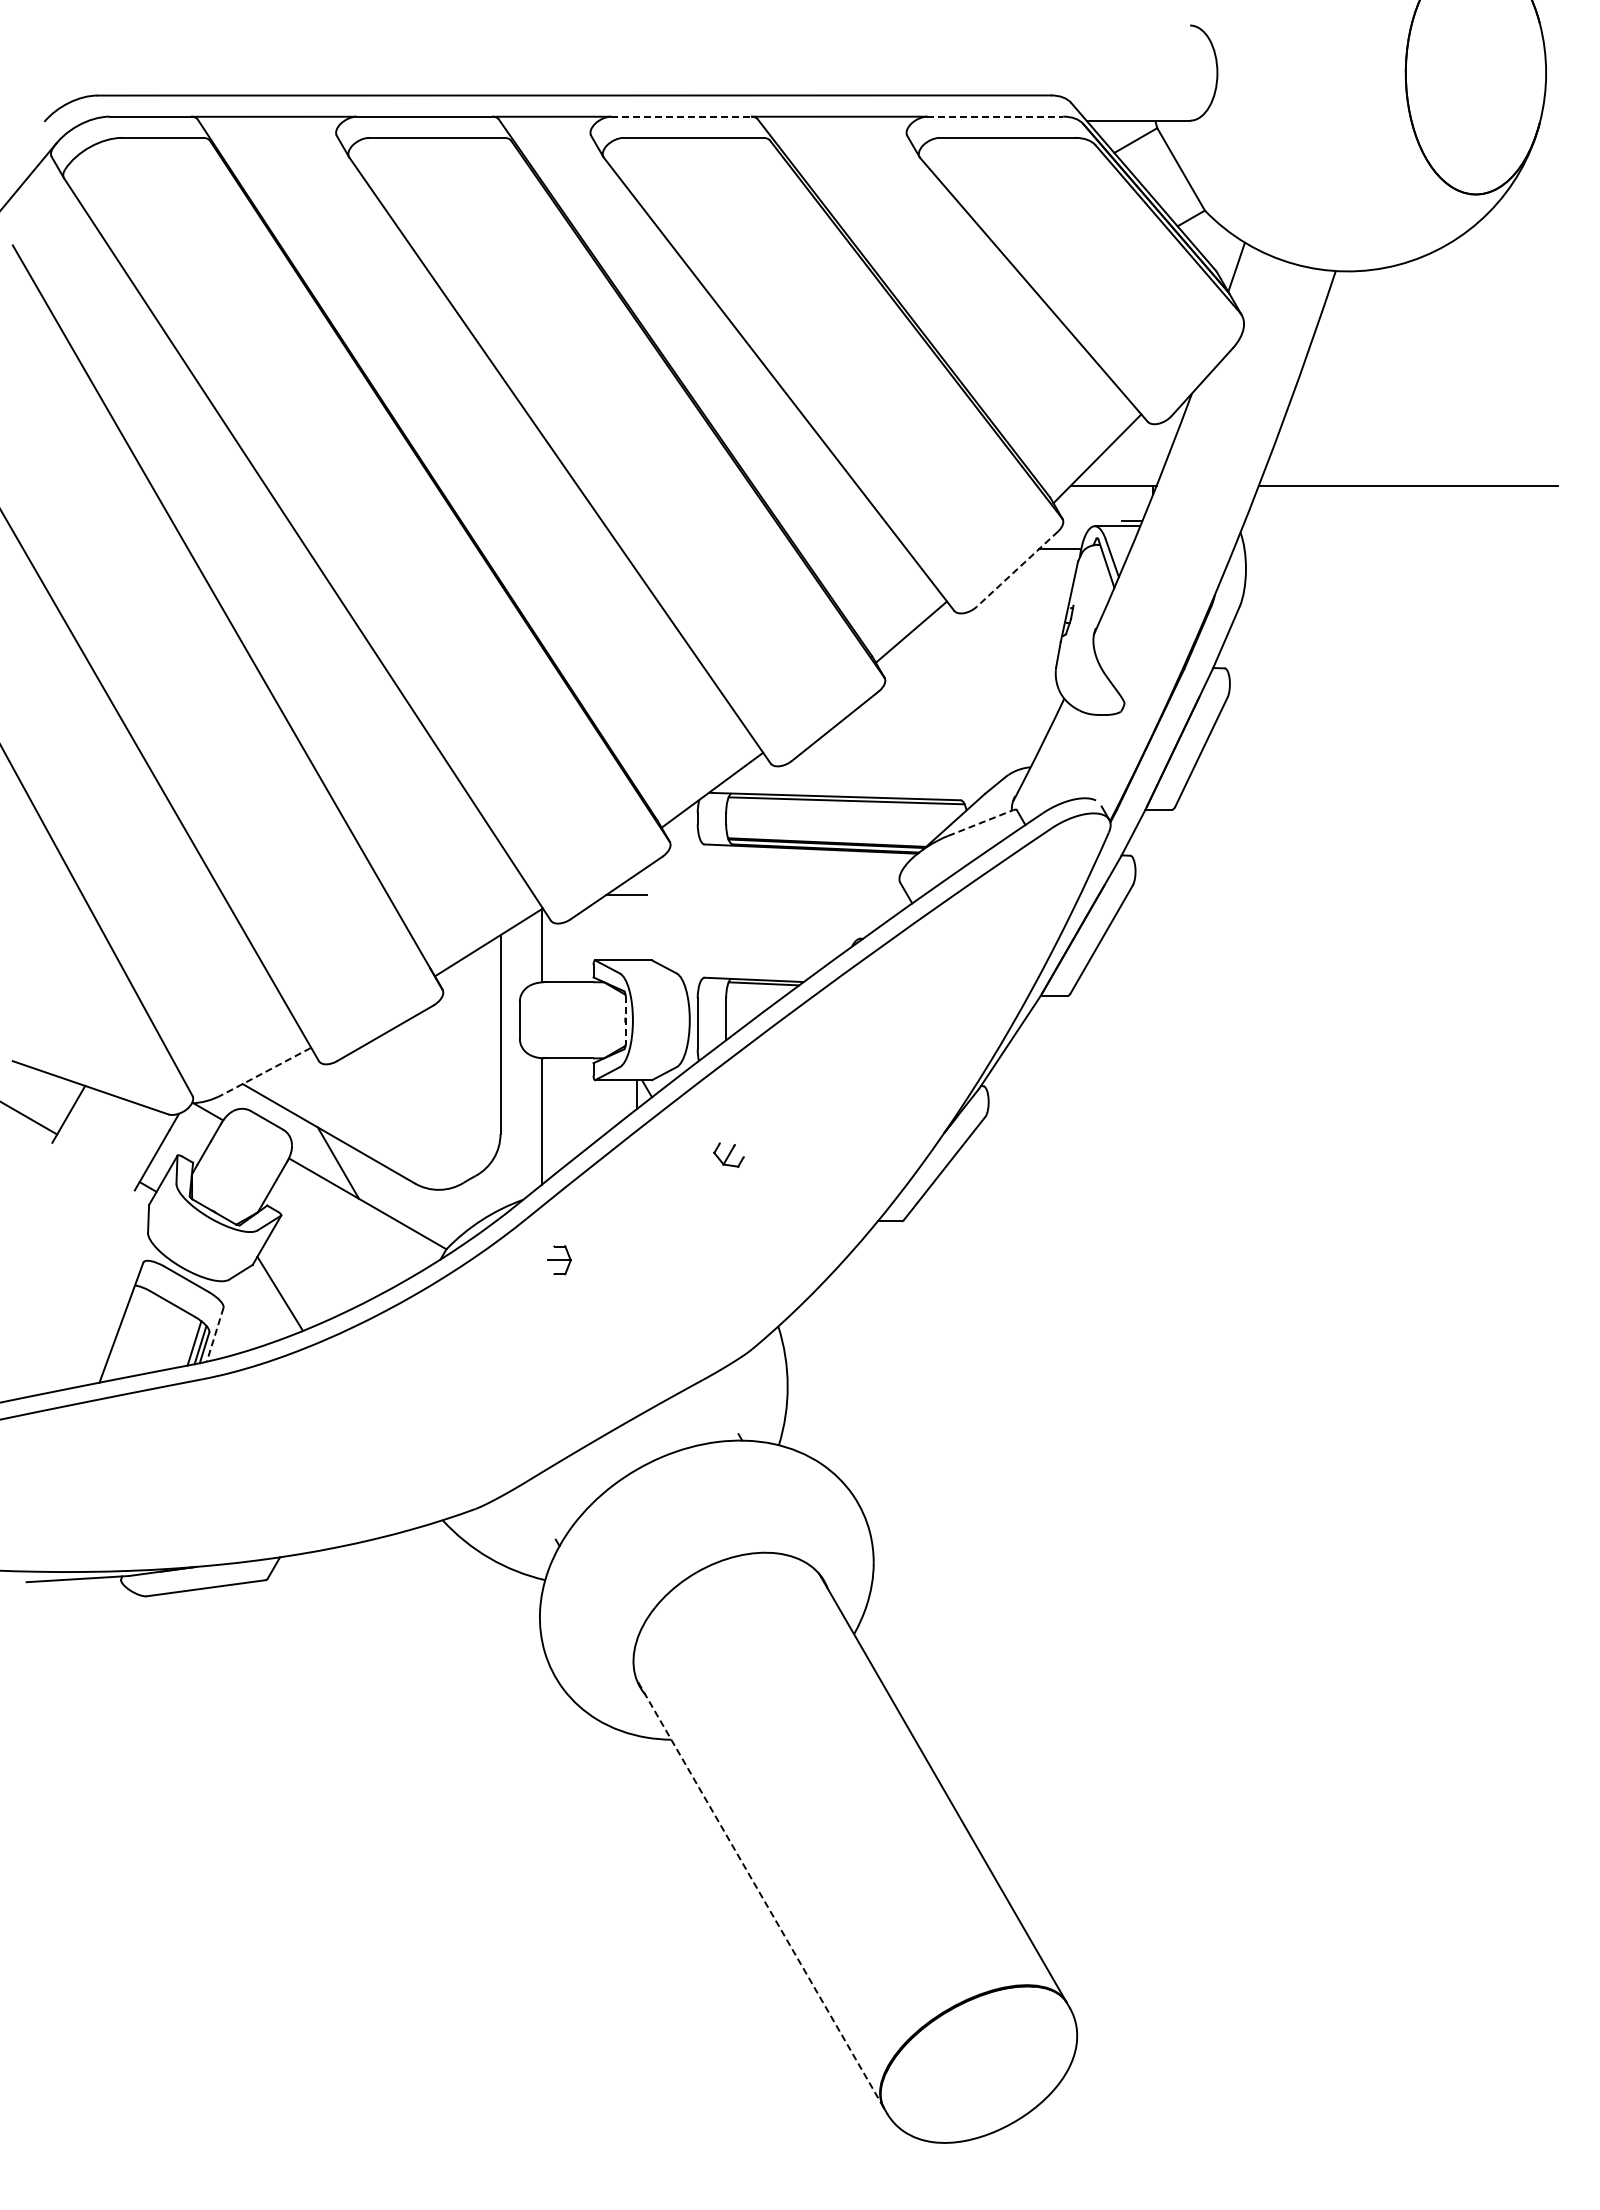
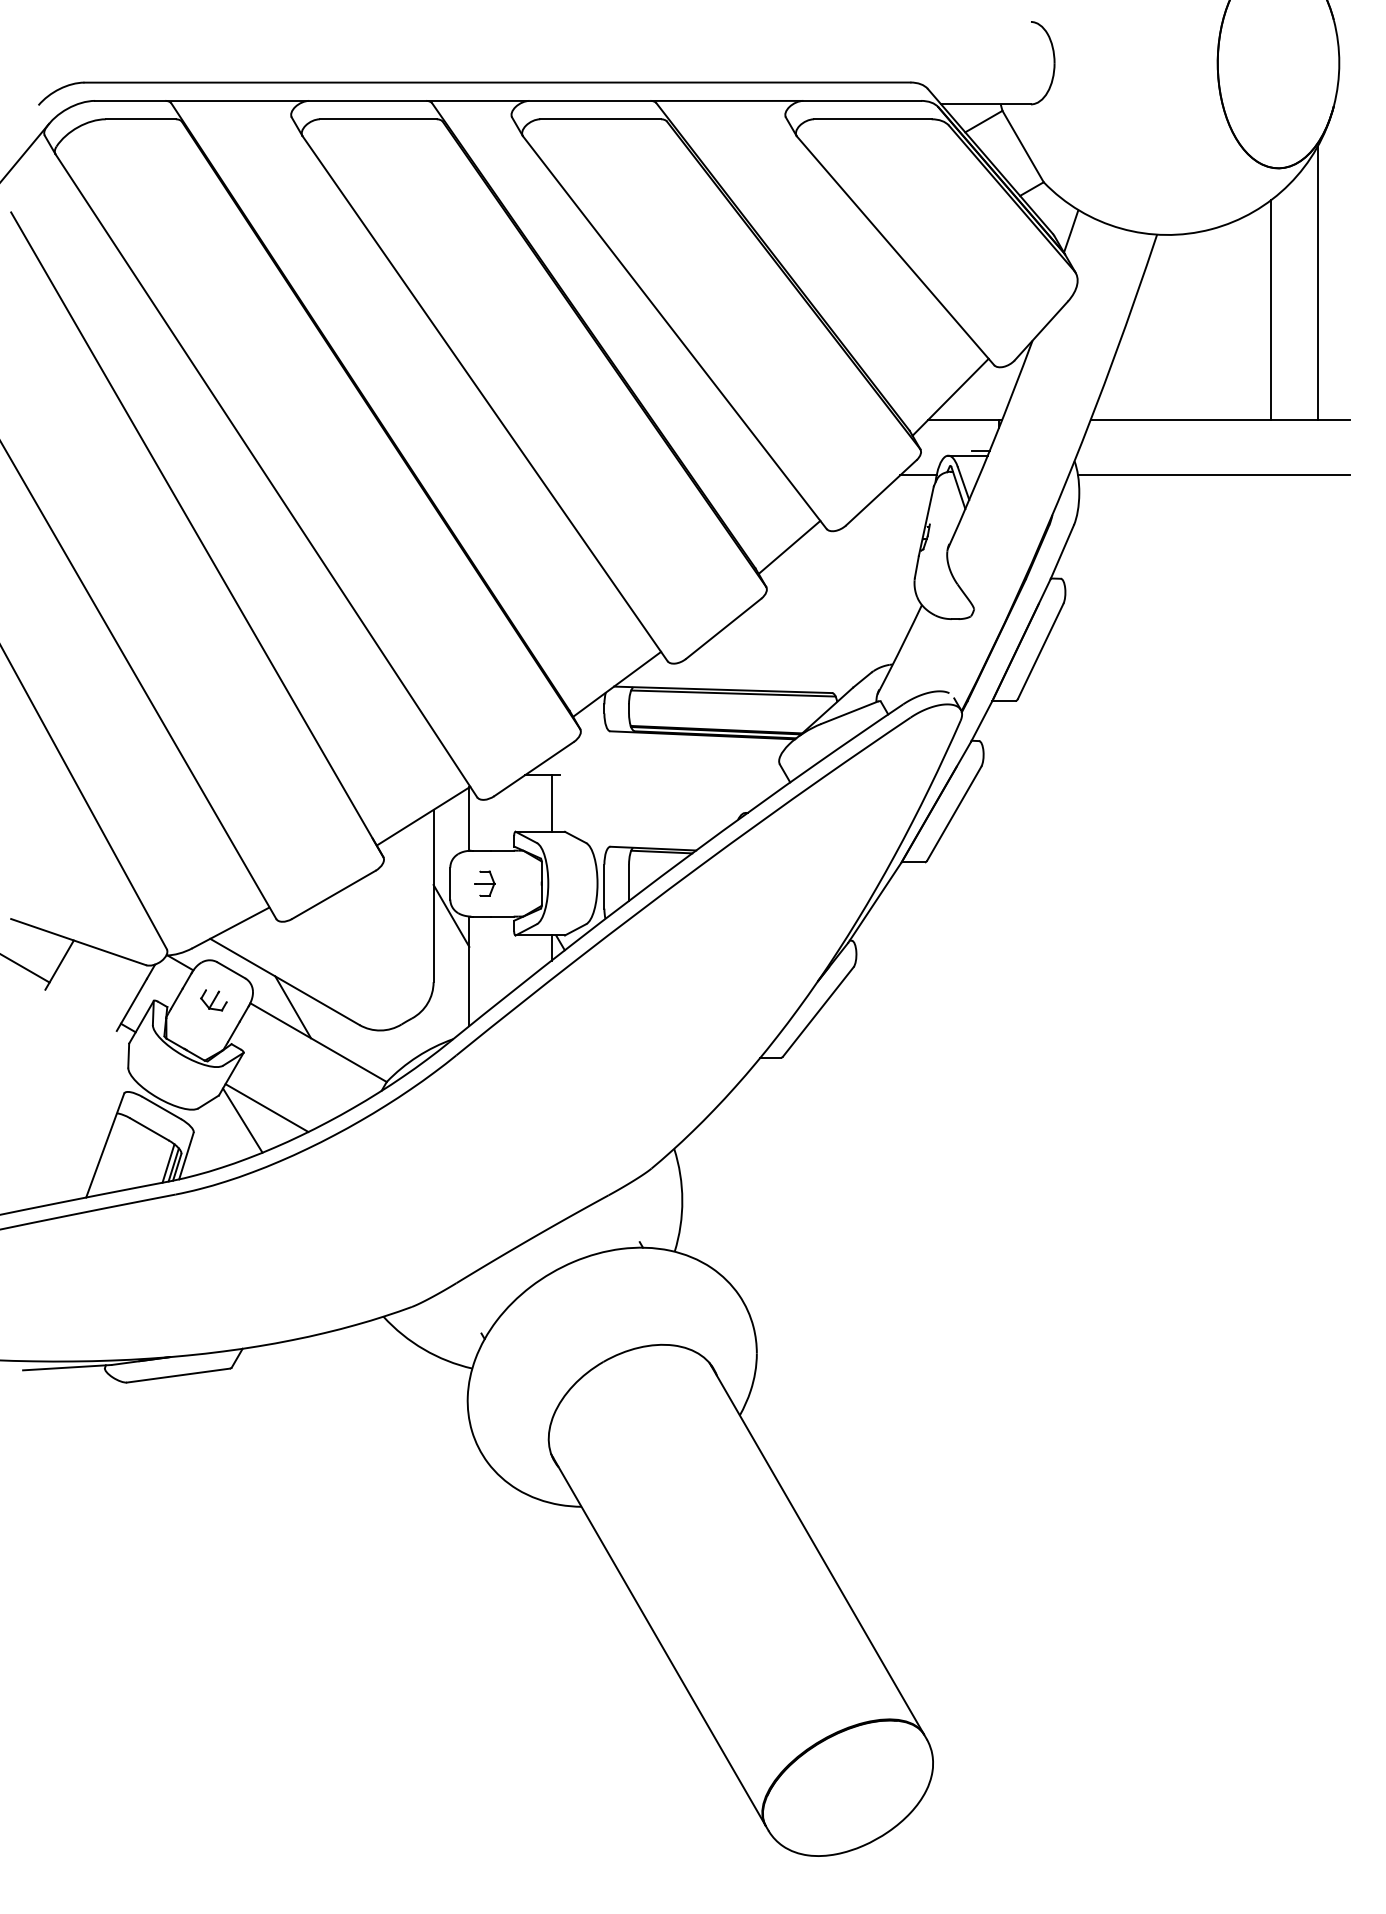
line: (681, 116) -> (590, 100), dashed -> solid
line: (995, 116) -> (862, 100), dashed -> solid
line: (1521, 327) -> (1317, 283), added
line: (1467, 358) -> (1271, 310), added
line: (1400, 549) -> (1213, 475), added
line: (1017, 569) -> (881, 493), dashed -> solid
line: (981, 822) -> (850, 712), dashed -> solid
line: (636, 927) -> (551, 803), added
line: (625, 1020) -> (541, 883), dashed -> solid
line: (520, 1057) -> (450, 915), added
line: (266, 1071) -> (230, 927), dashed -> solid
part: (728, 1154) -> (213, 999), moved
part: (559, 1260) -> (484, 883), moved
line: (308, 1279) -> (267, 1108), added
line: (215, 1335) -> (186, 1156), dashed -> solid
line: (759, 1893) -> (657, 1639), dashed -> solid

